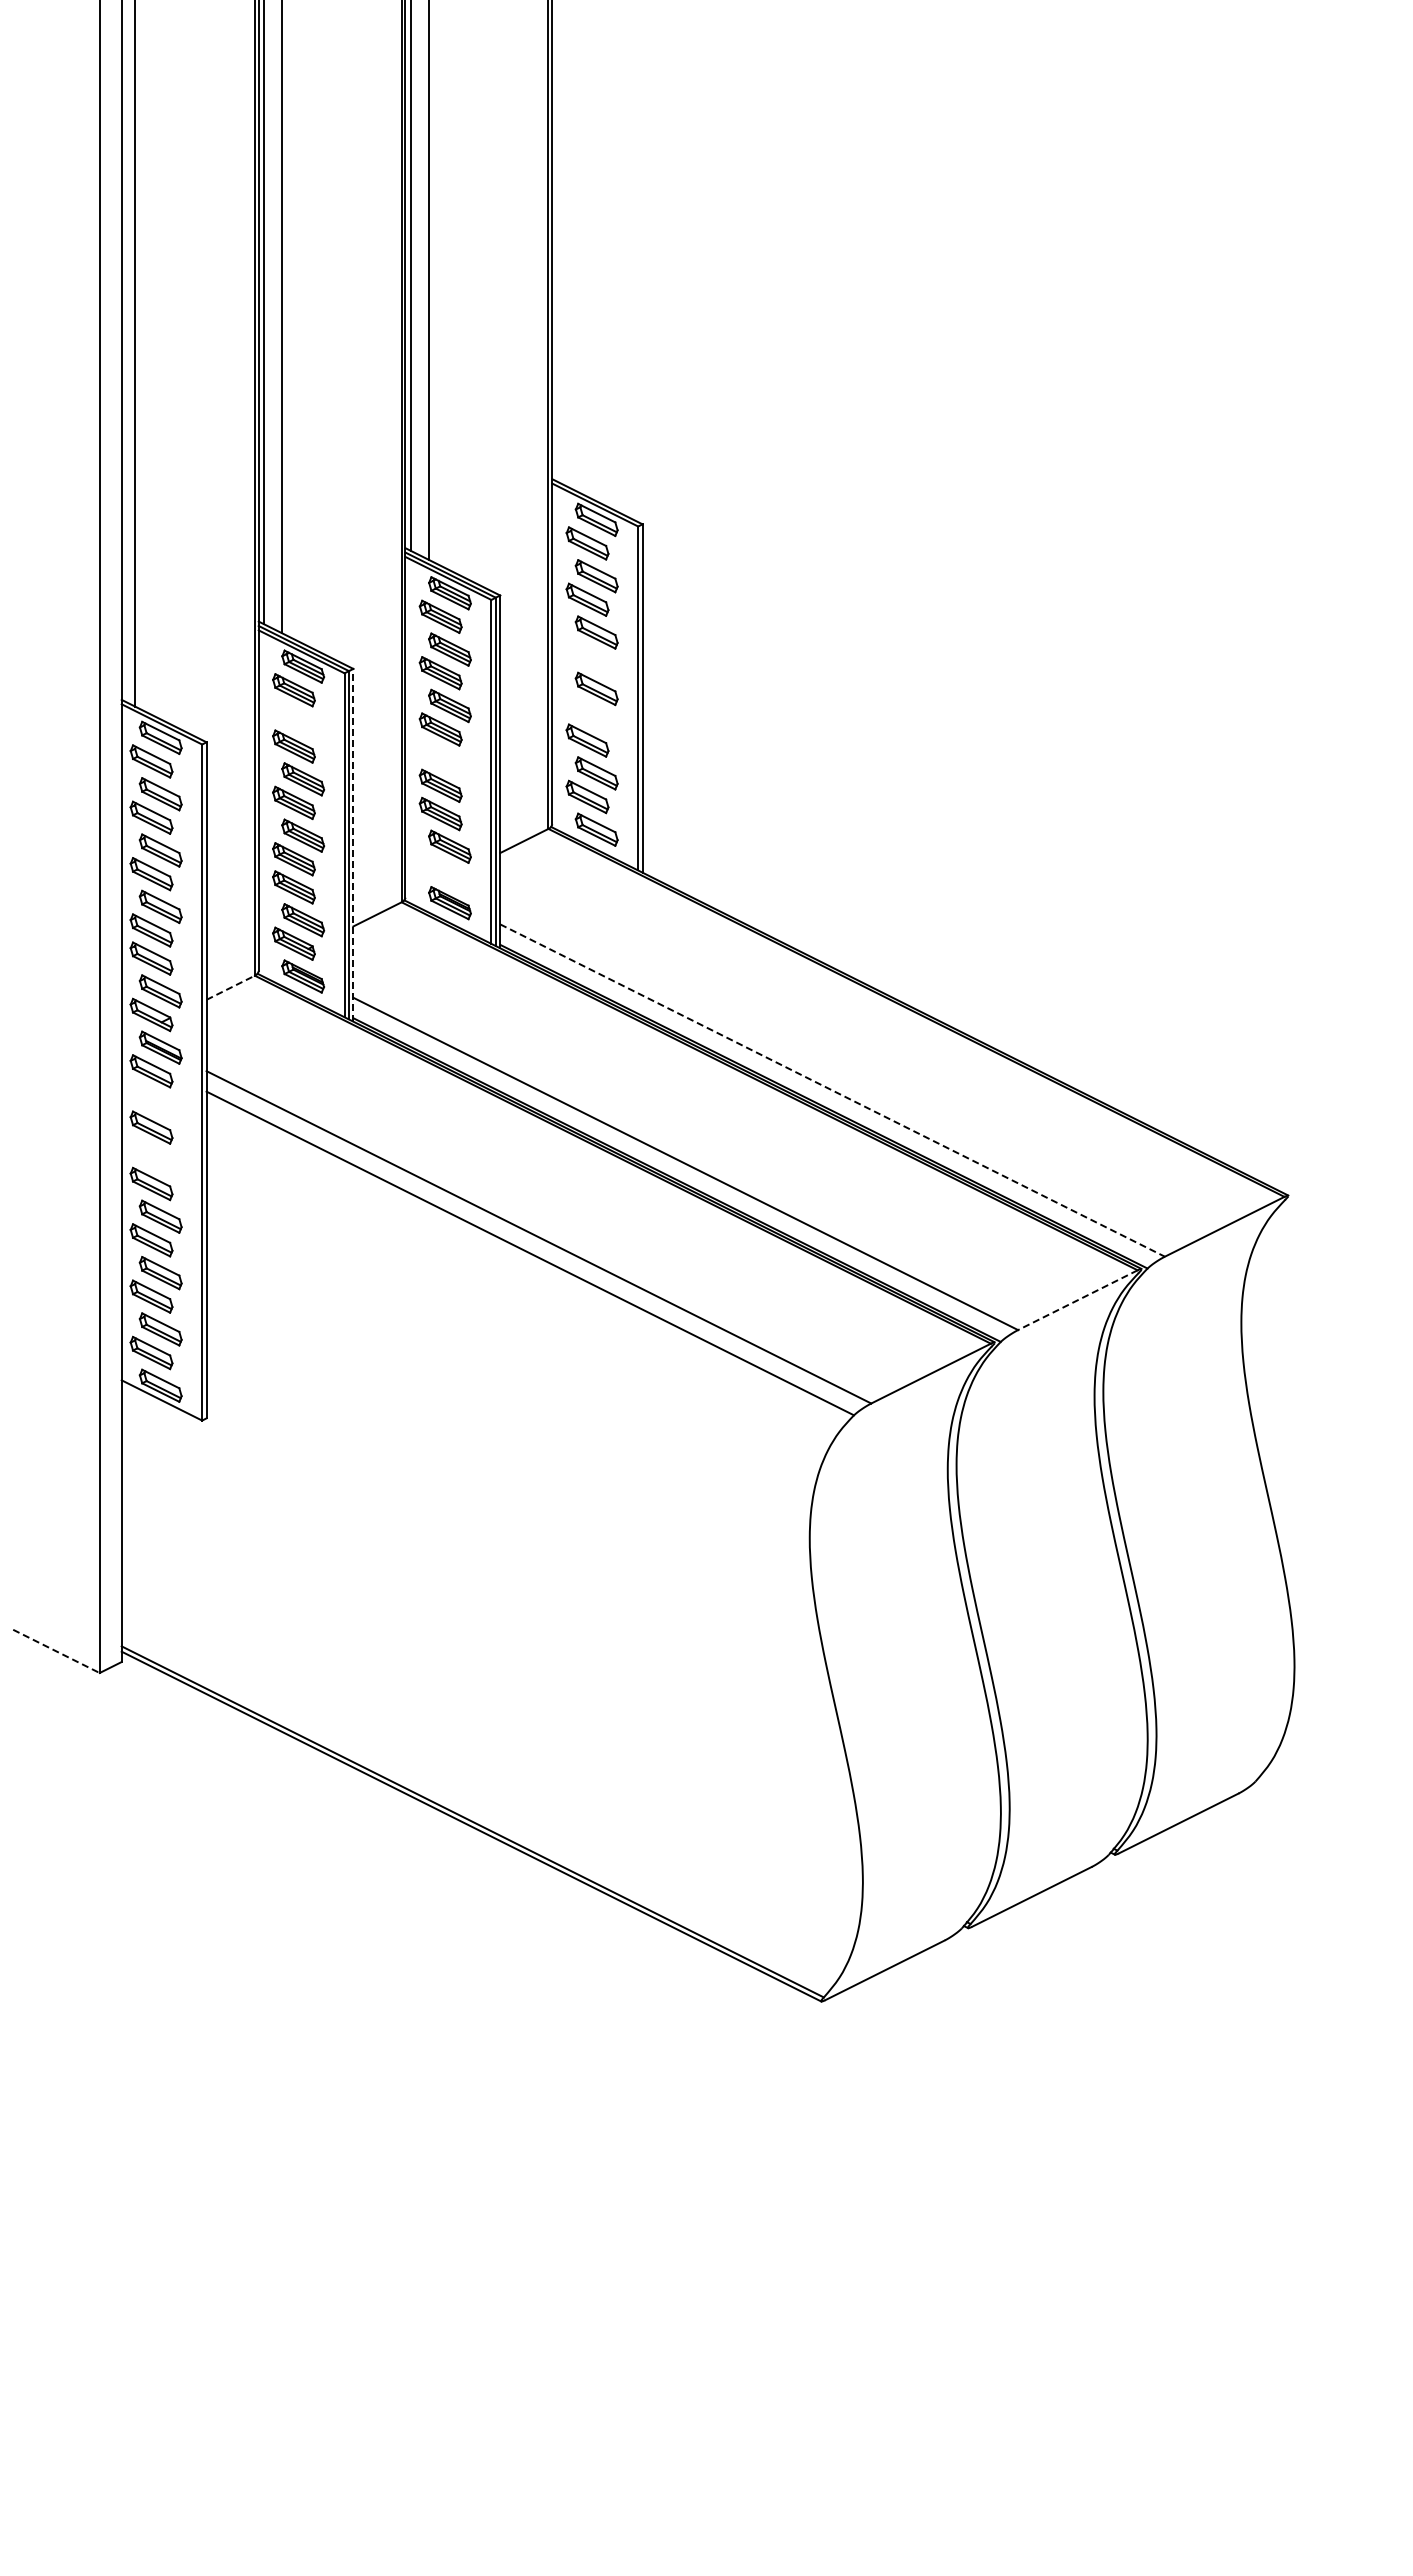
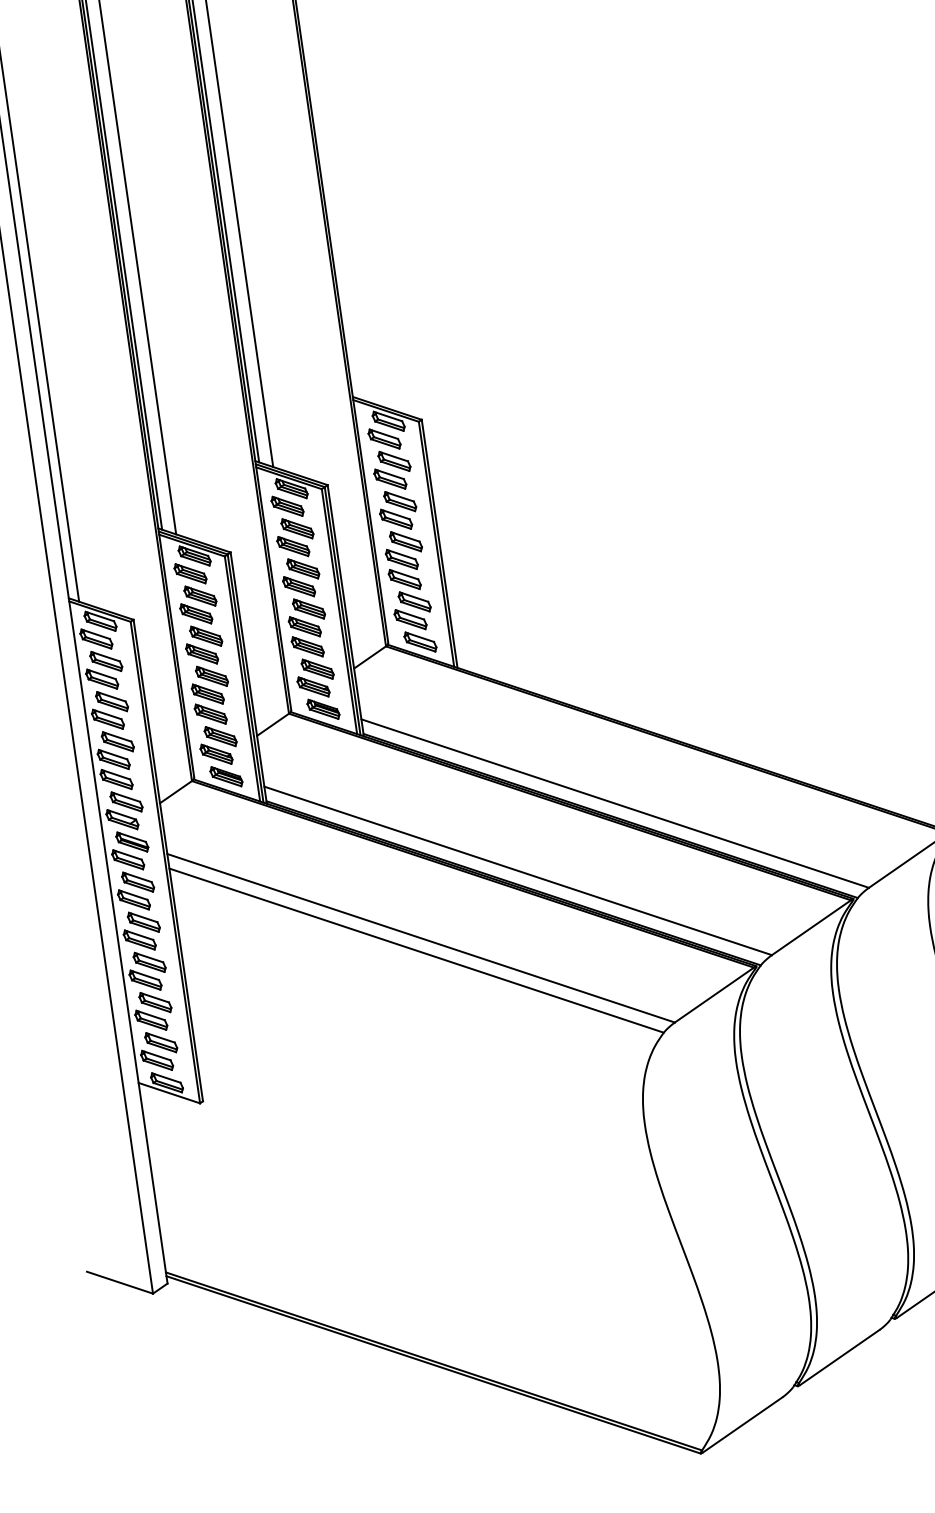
part: (587, 656) -> (396, 519), added
part: (587, 712) -> (401, 559), added
part: (303, 722) -> (200, 595), added
part: (449, 762) -> (308, 609), added
line: (353, 844) -> (248, 677), dashed -> solid
part: (440, 870) -> (313, 687), added
line: (231, 987) -> (176, 791), dashed -> solid
line: (832, 1090) -> (615, 803), dashed -> solid
part: (160, 1104) -> (137, 882), added
part: (160, 1160) -> (143, 922), added
line: (1077, 1300) -> (811, 927), dashed -> solid
line: (56, 1651) -> (120, 1282), dashed -> solid

